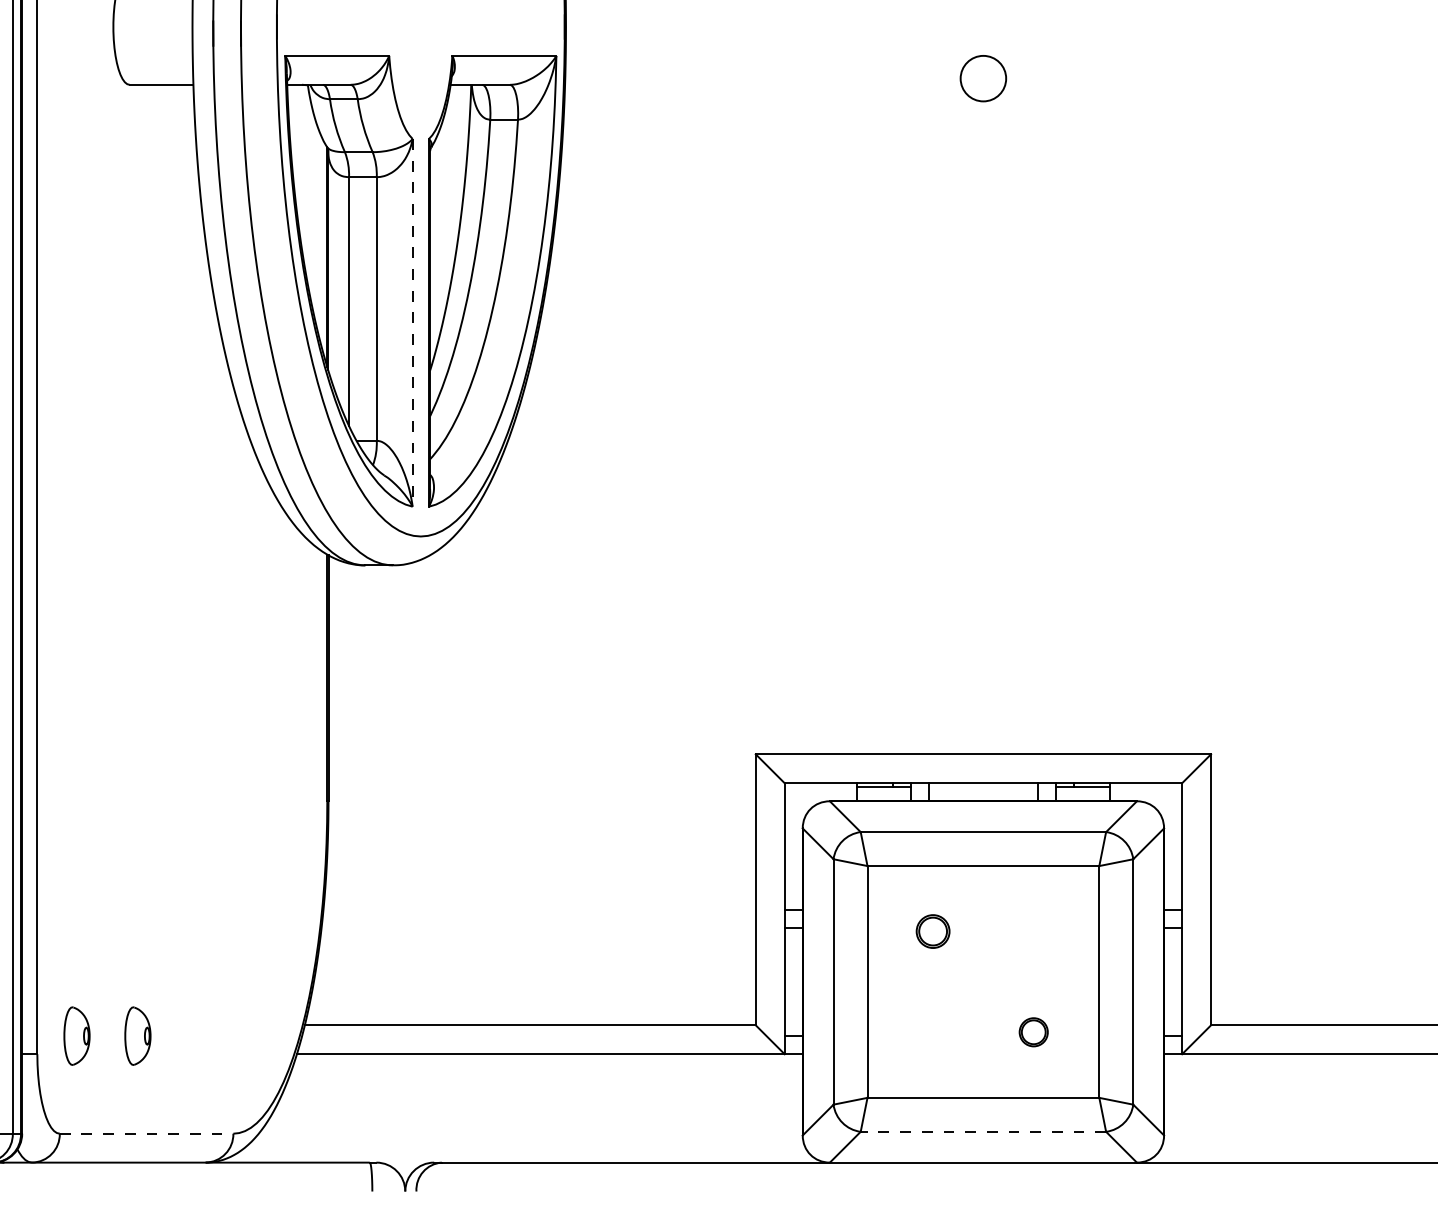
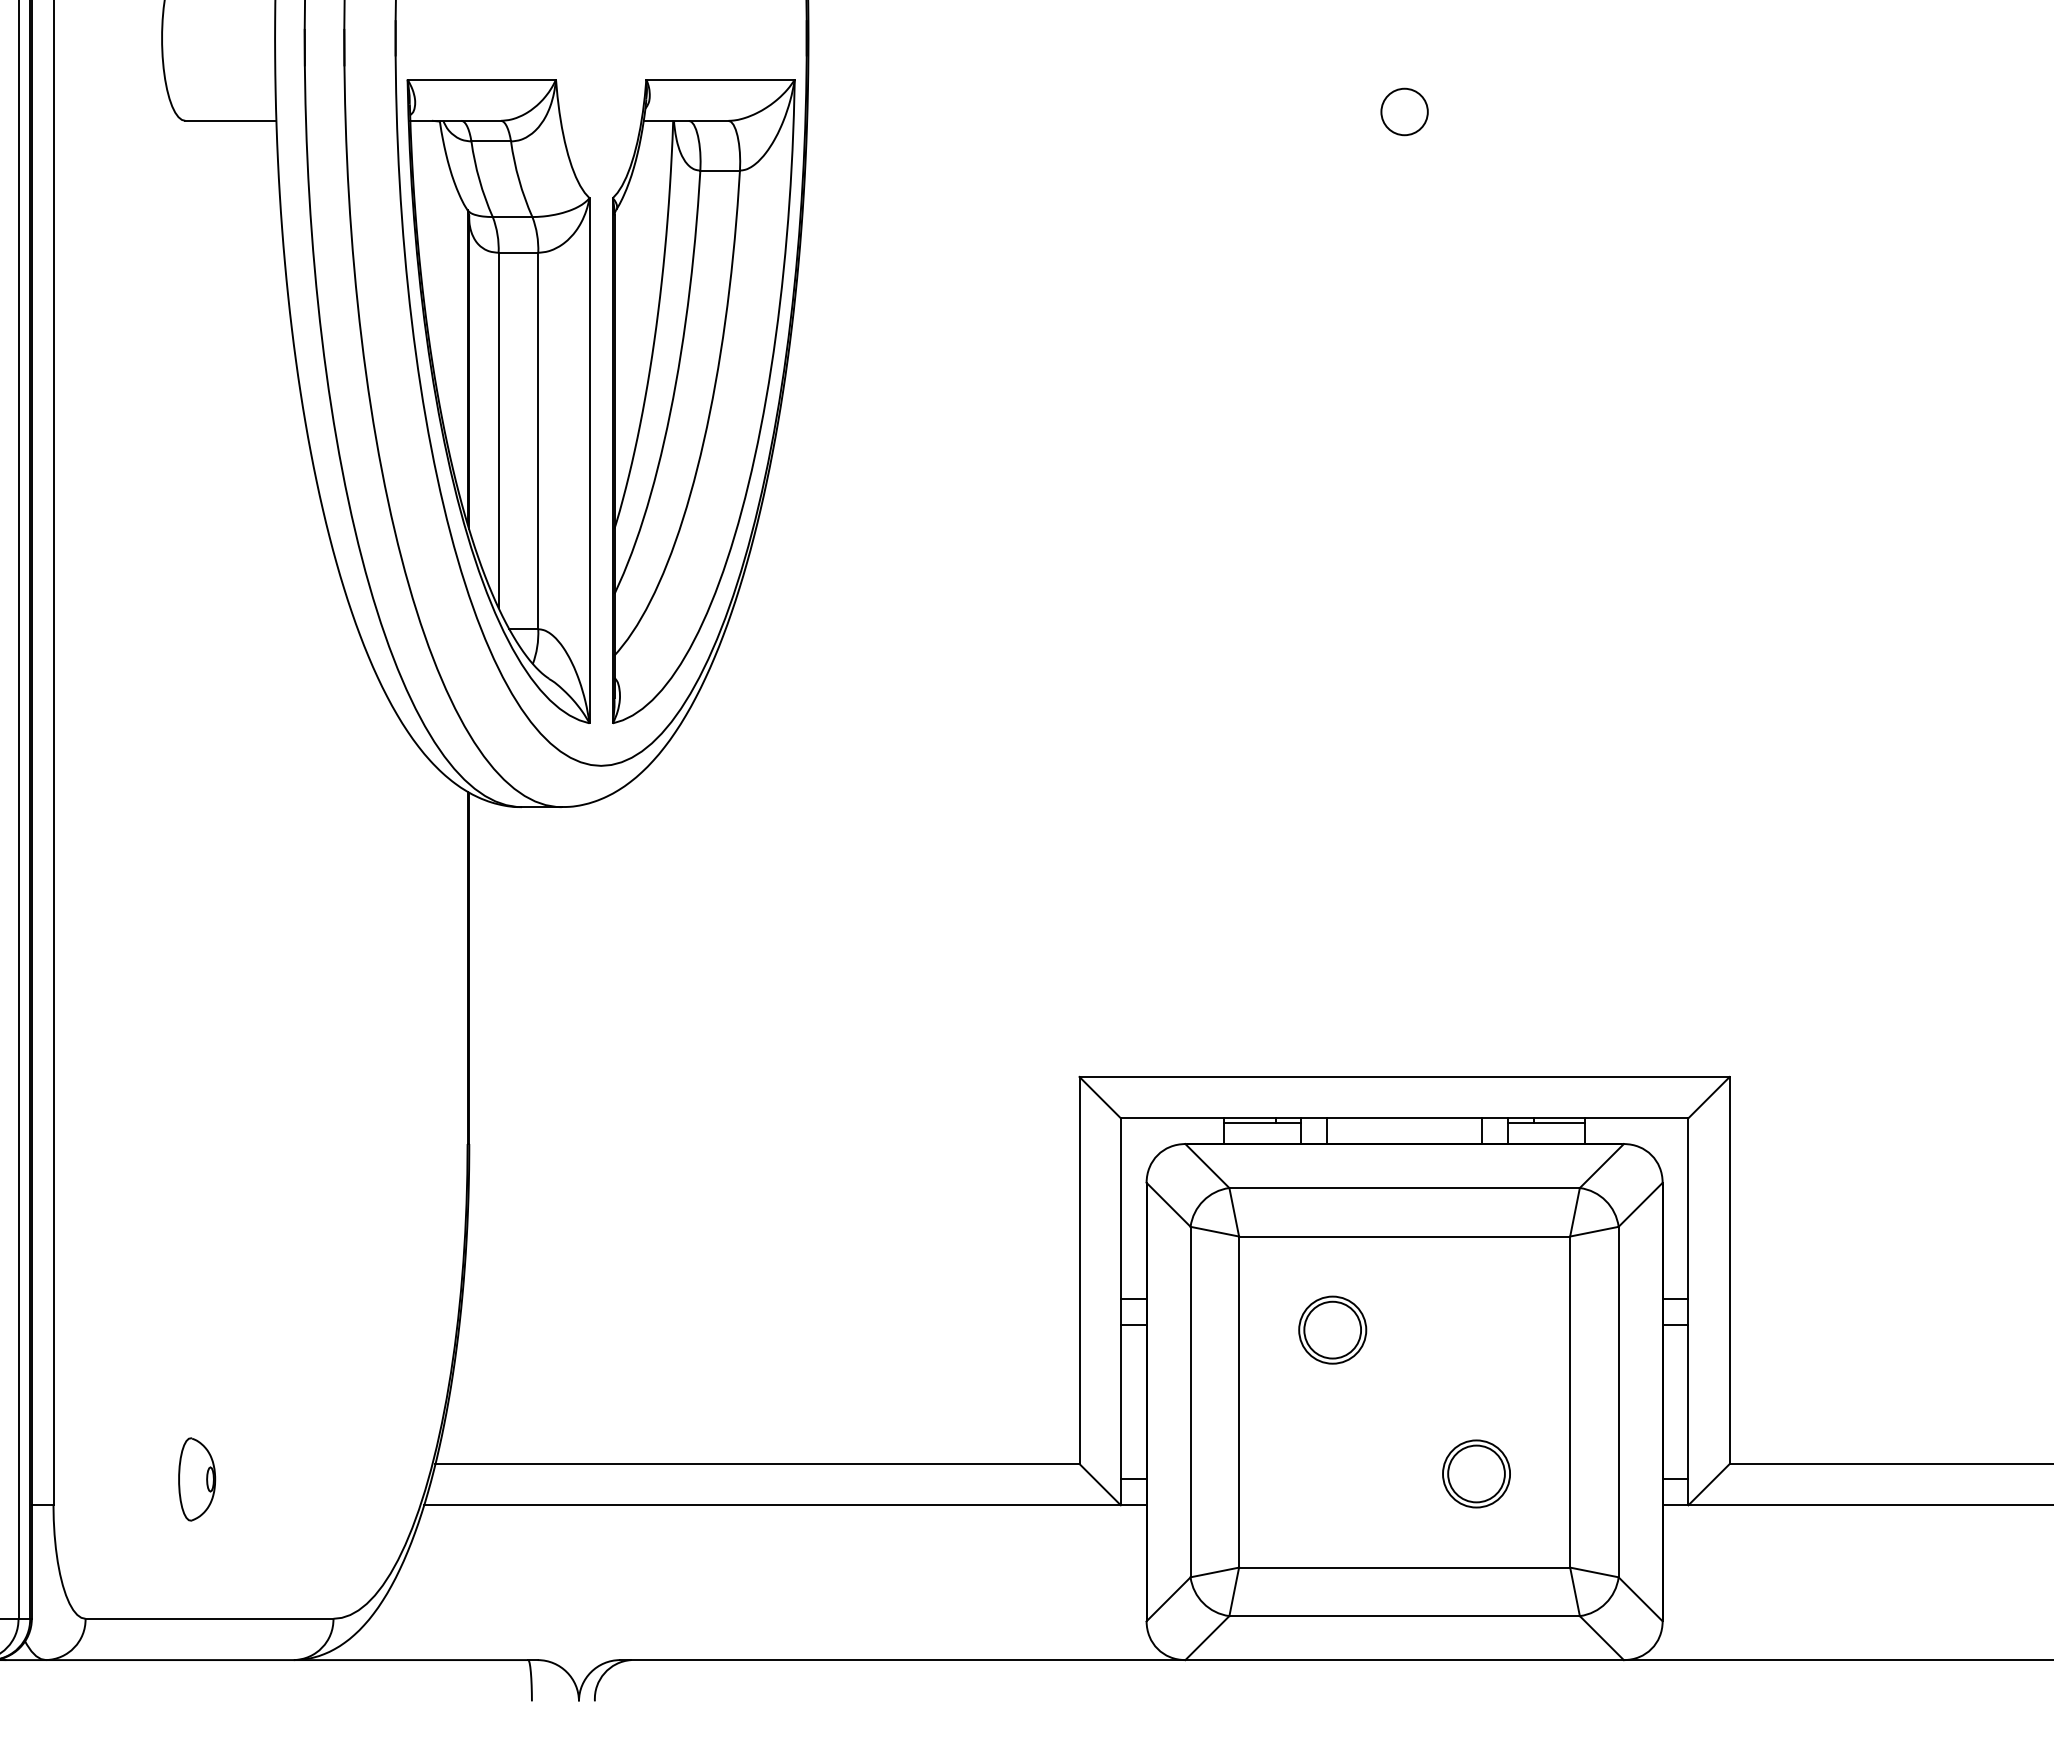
circle: (983, 78) -> (1404, 111), size x0.71
line: (412, 322) -> (589, 460), dashed -> solid
part: (932, 931) -> (1332, 1329), size x1.43
part: (1033, 1031) -> (1476, 1473), size x1.67
part: (77, 1036) -> (110, 1479), removed
line: (983, 1132) -> (1404, 1616), dashed -> solid
line: (146, 1133) -> (209, 1618), dashed -> solid

